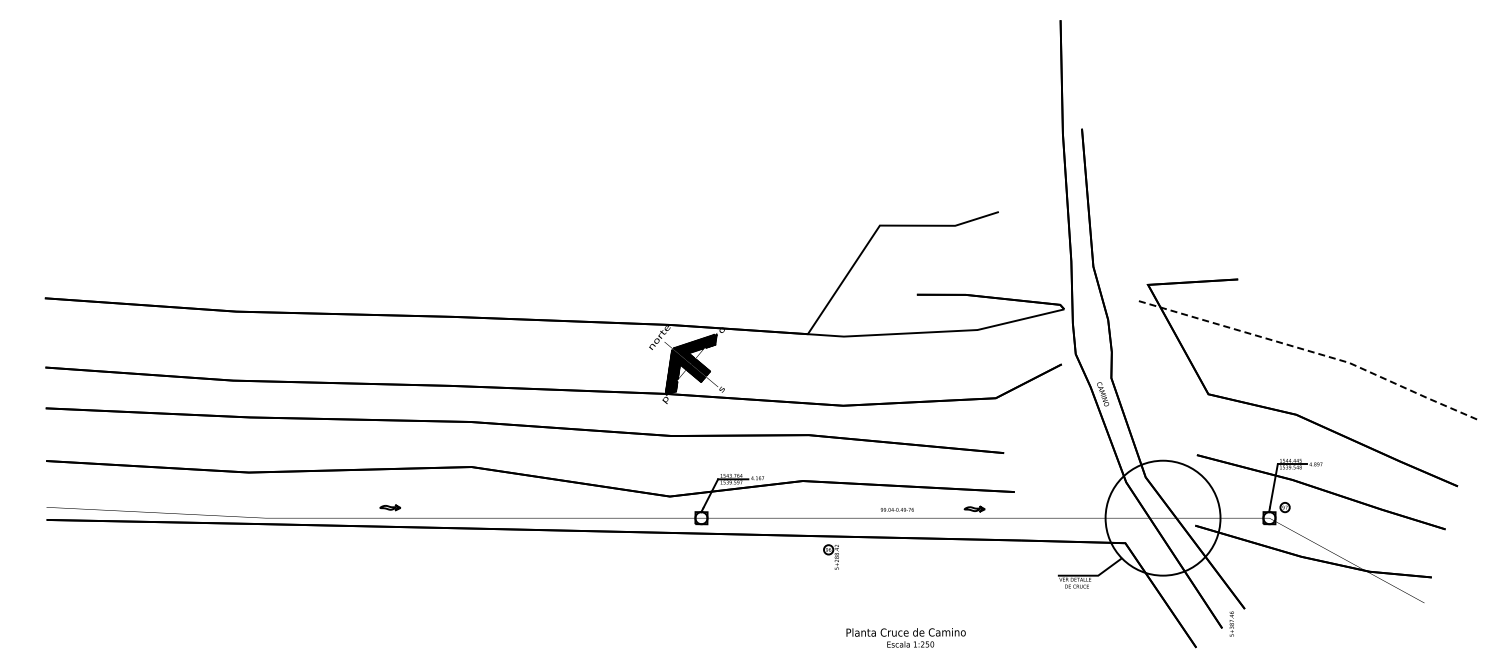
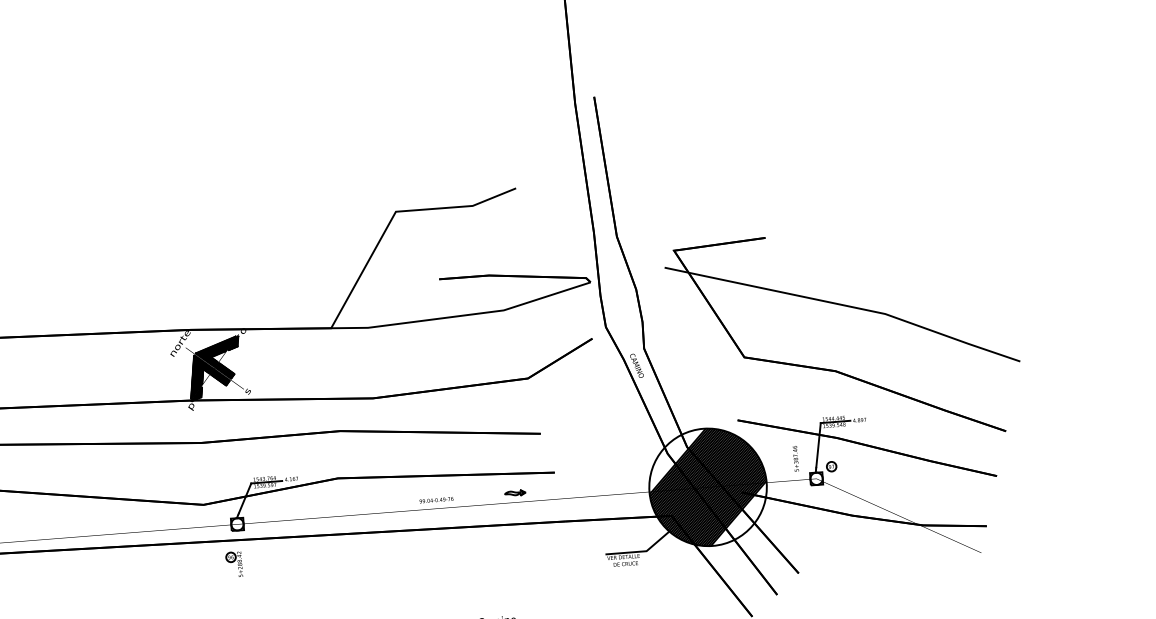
line: (1311, 351) -> (846, 305), dashed -> solid
hatch: (1162, 517) -> (707, 486), added
part: (830, 556) -> (233, 564), moved
text: (1231, 623) -> (795, 458), moved

